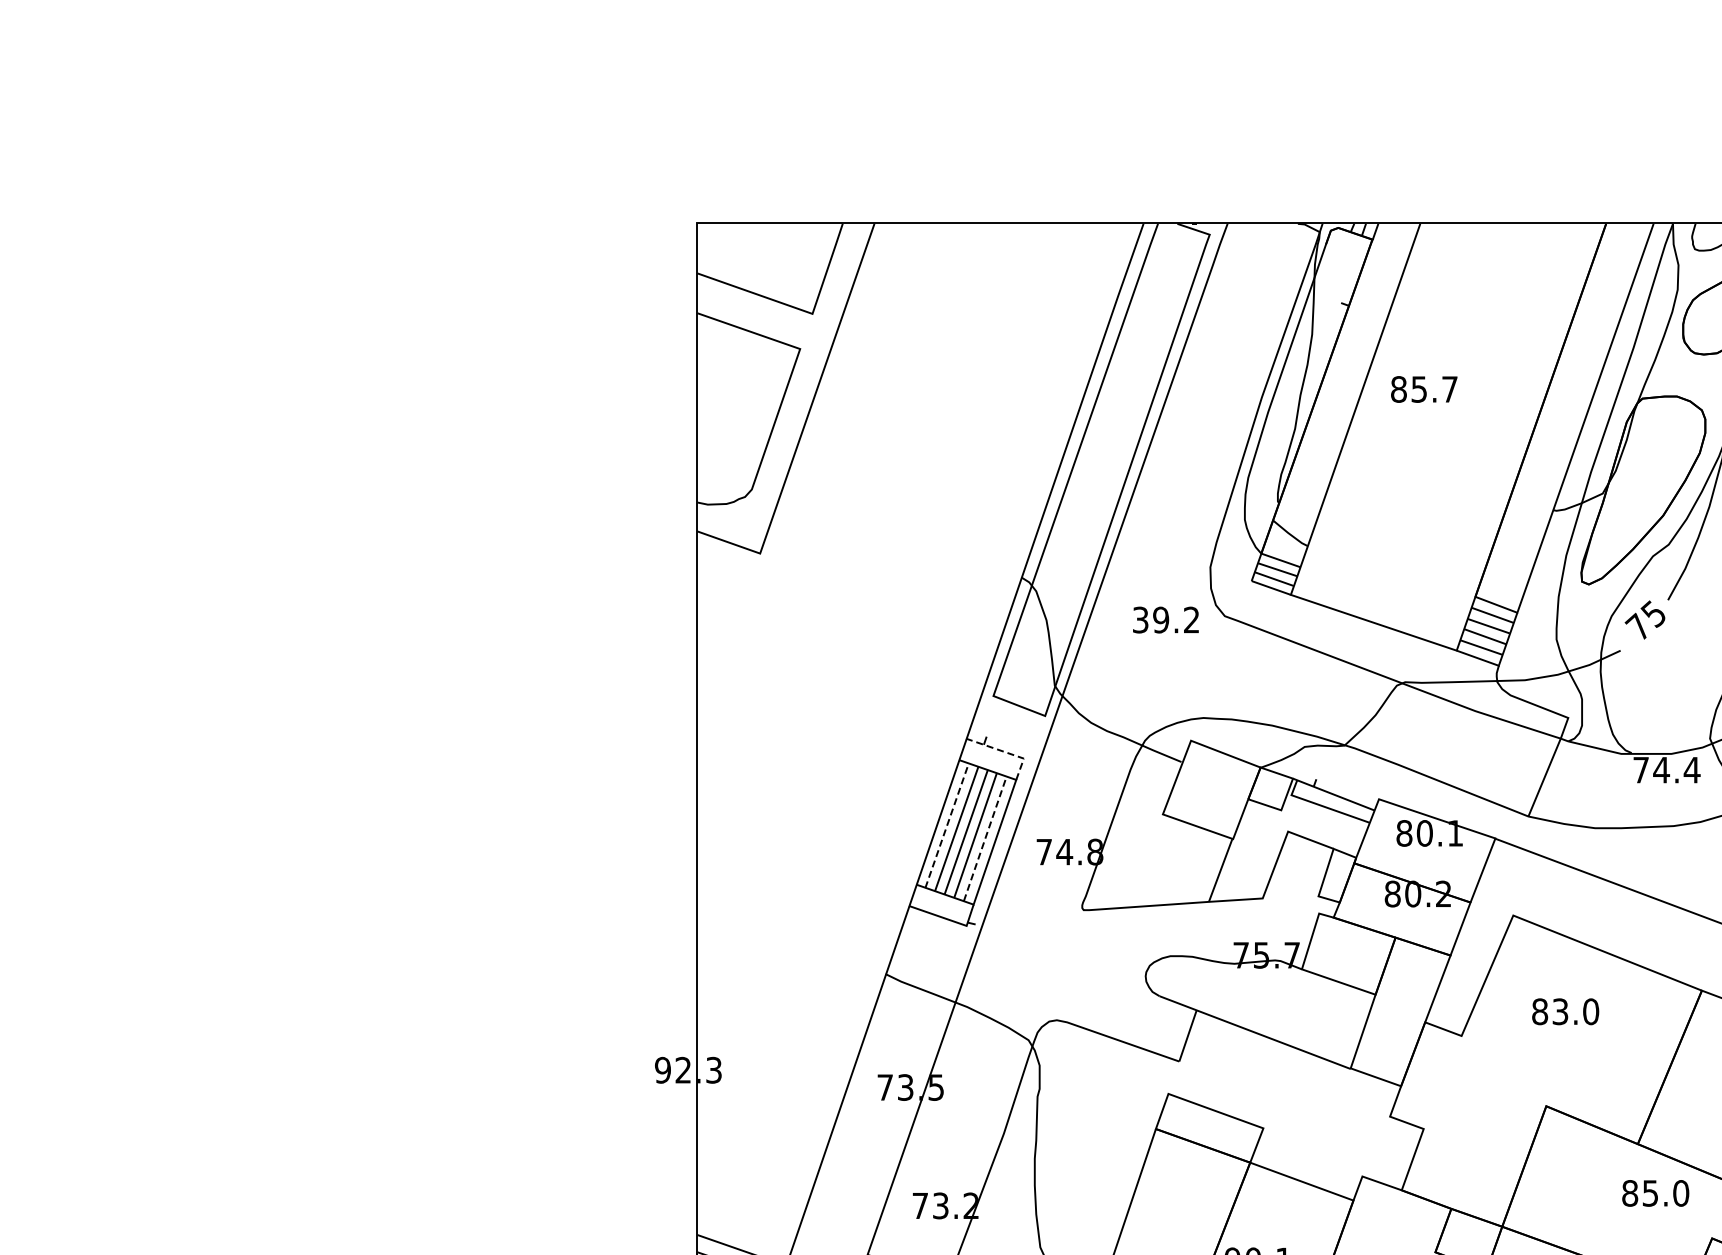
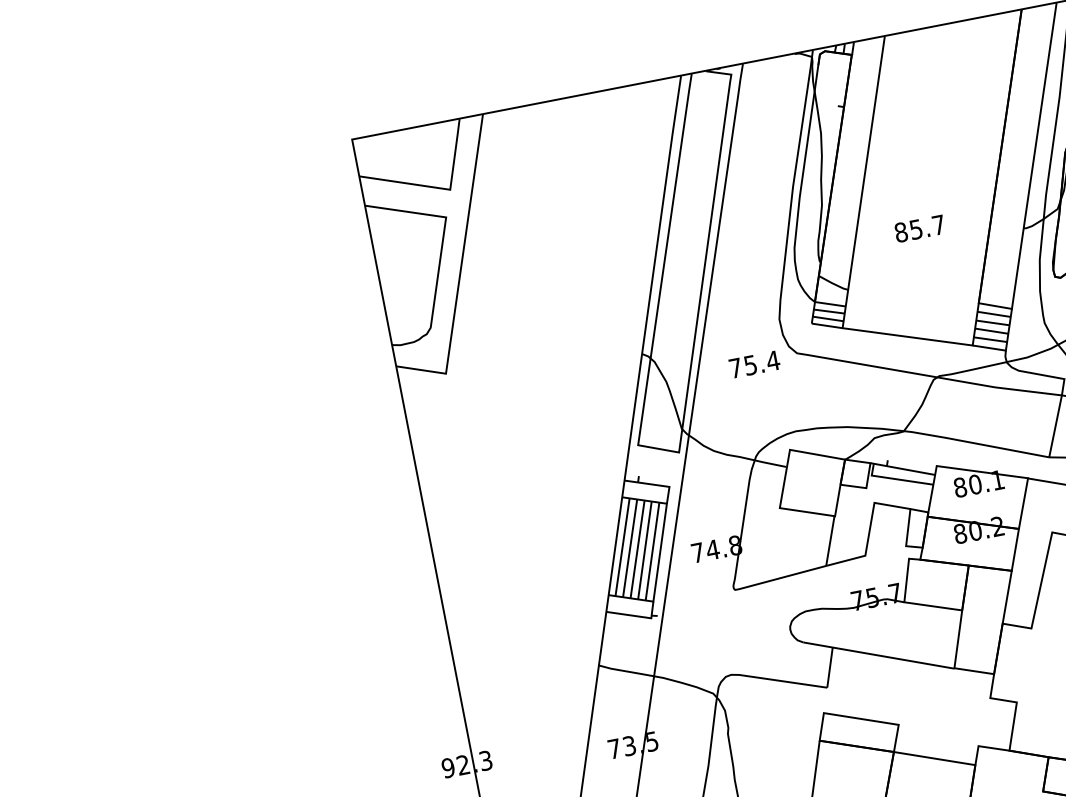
text: (1424, 389) -> (920, 228), moved
text: (1166, 619) -> (754, 364), 39.2 -> 75.4
line: (1006, 752) -> (655, 484), dashed -> solid
line: (947, 825) -> (622, 547), dashed -> solid
line: (985, 838) -> (652, 551), dashed -> solid

